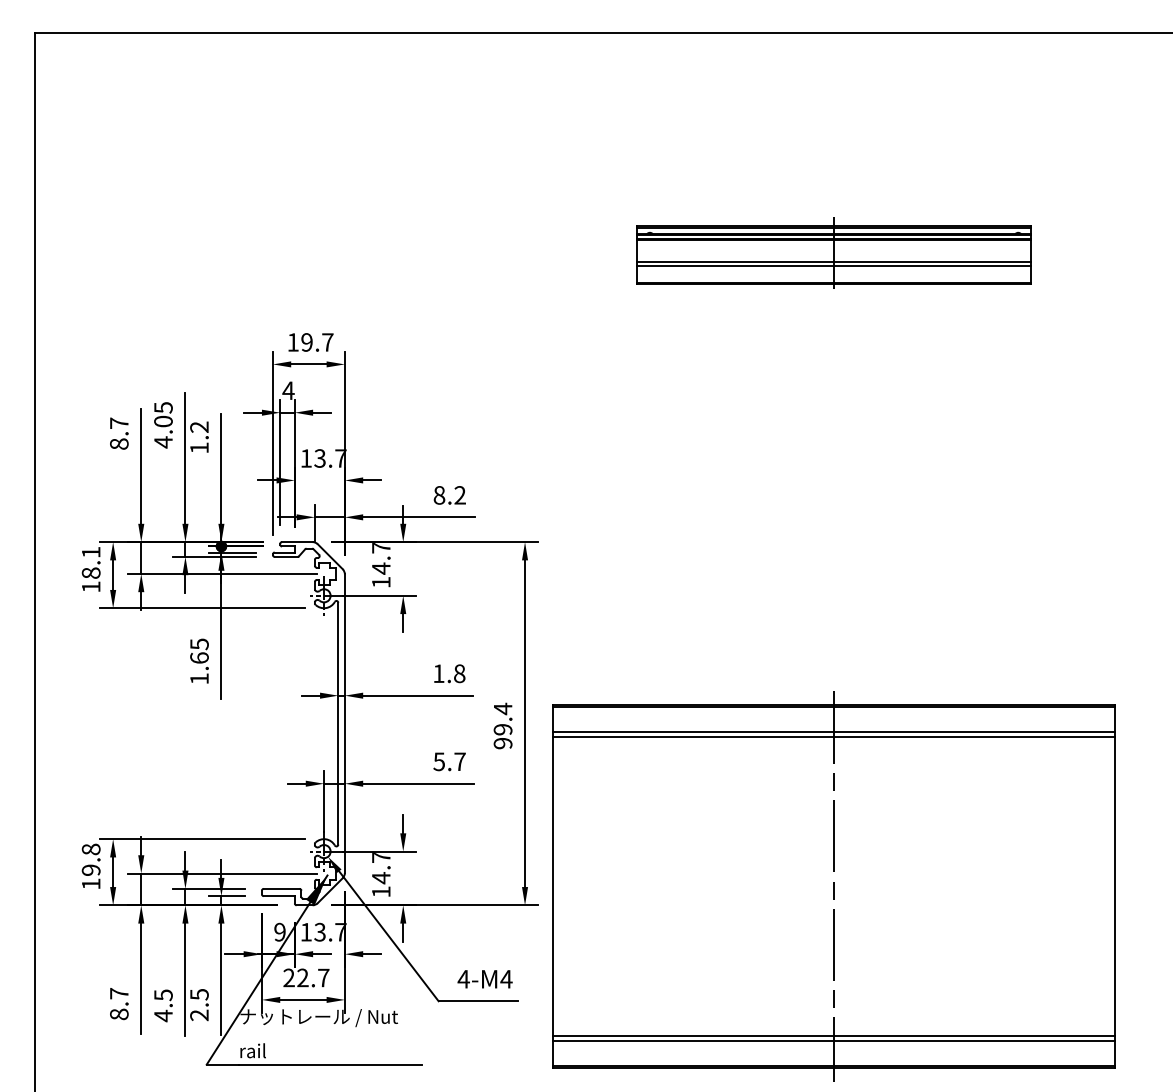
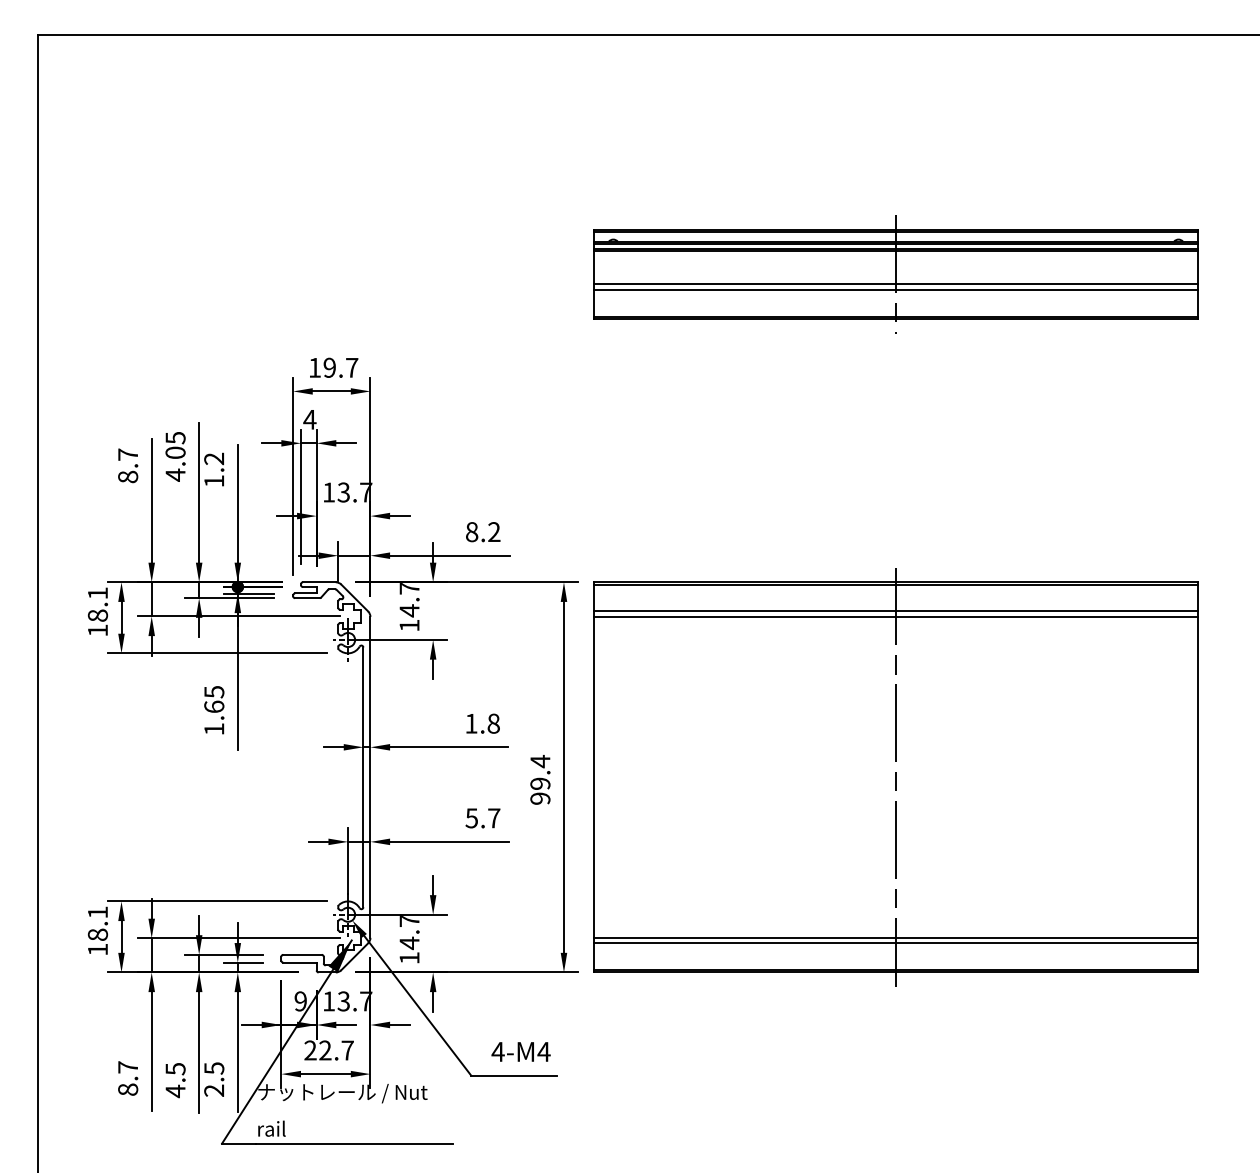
part: (833, 255) -> (895, 274), size x1.43
text: (90, 859) -> (97, 923), 19.8 -> 18.1
part: (833, 886) -> (895, 777), moved

